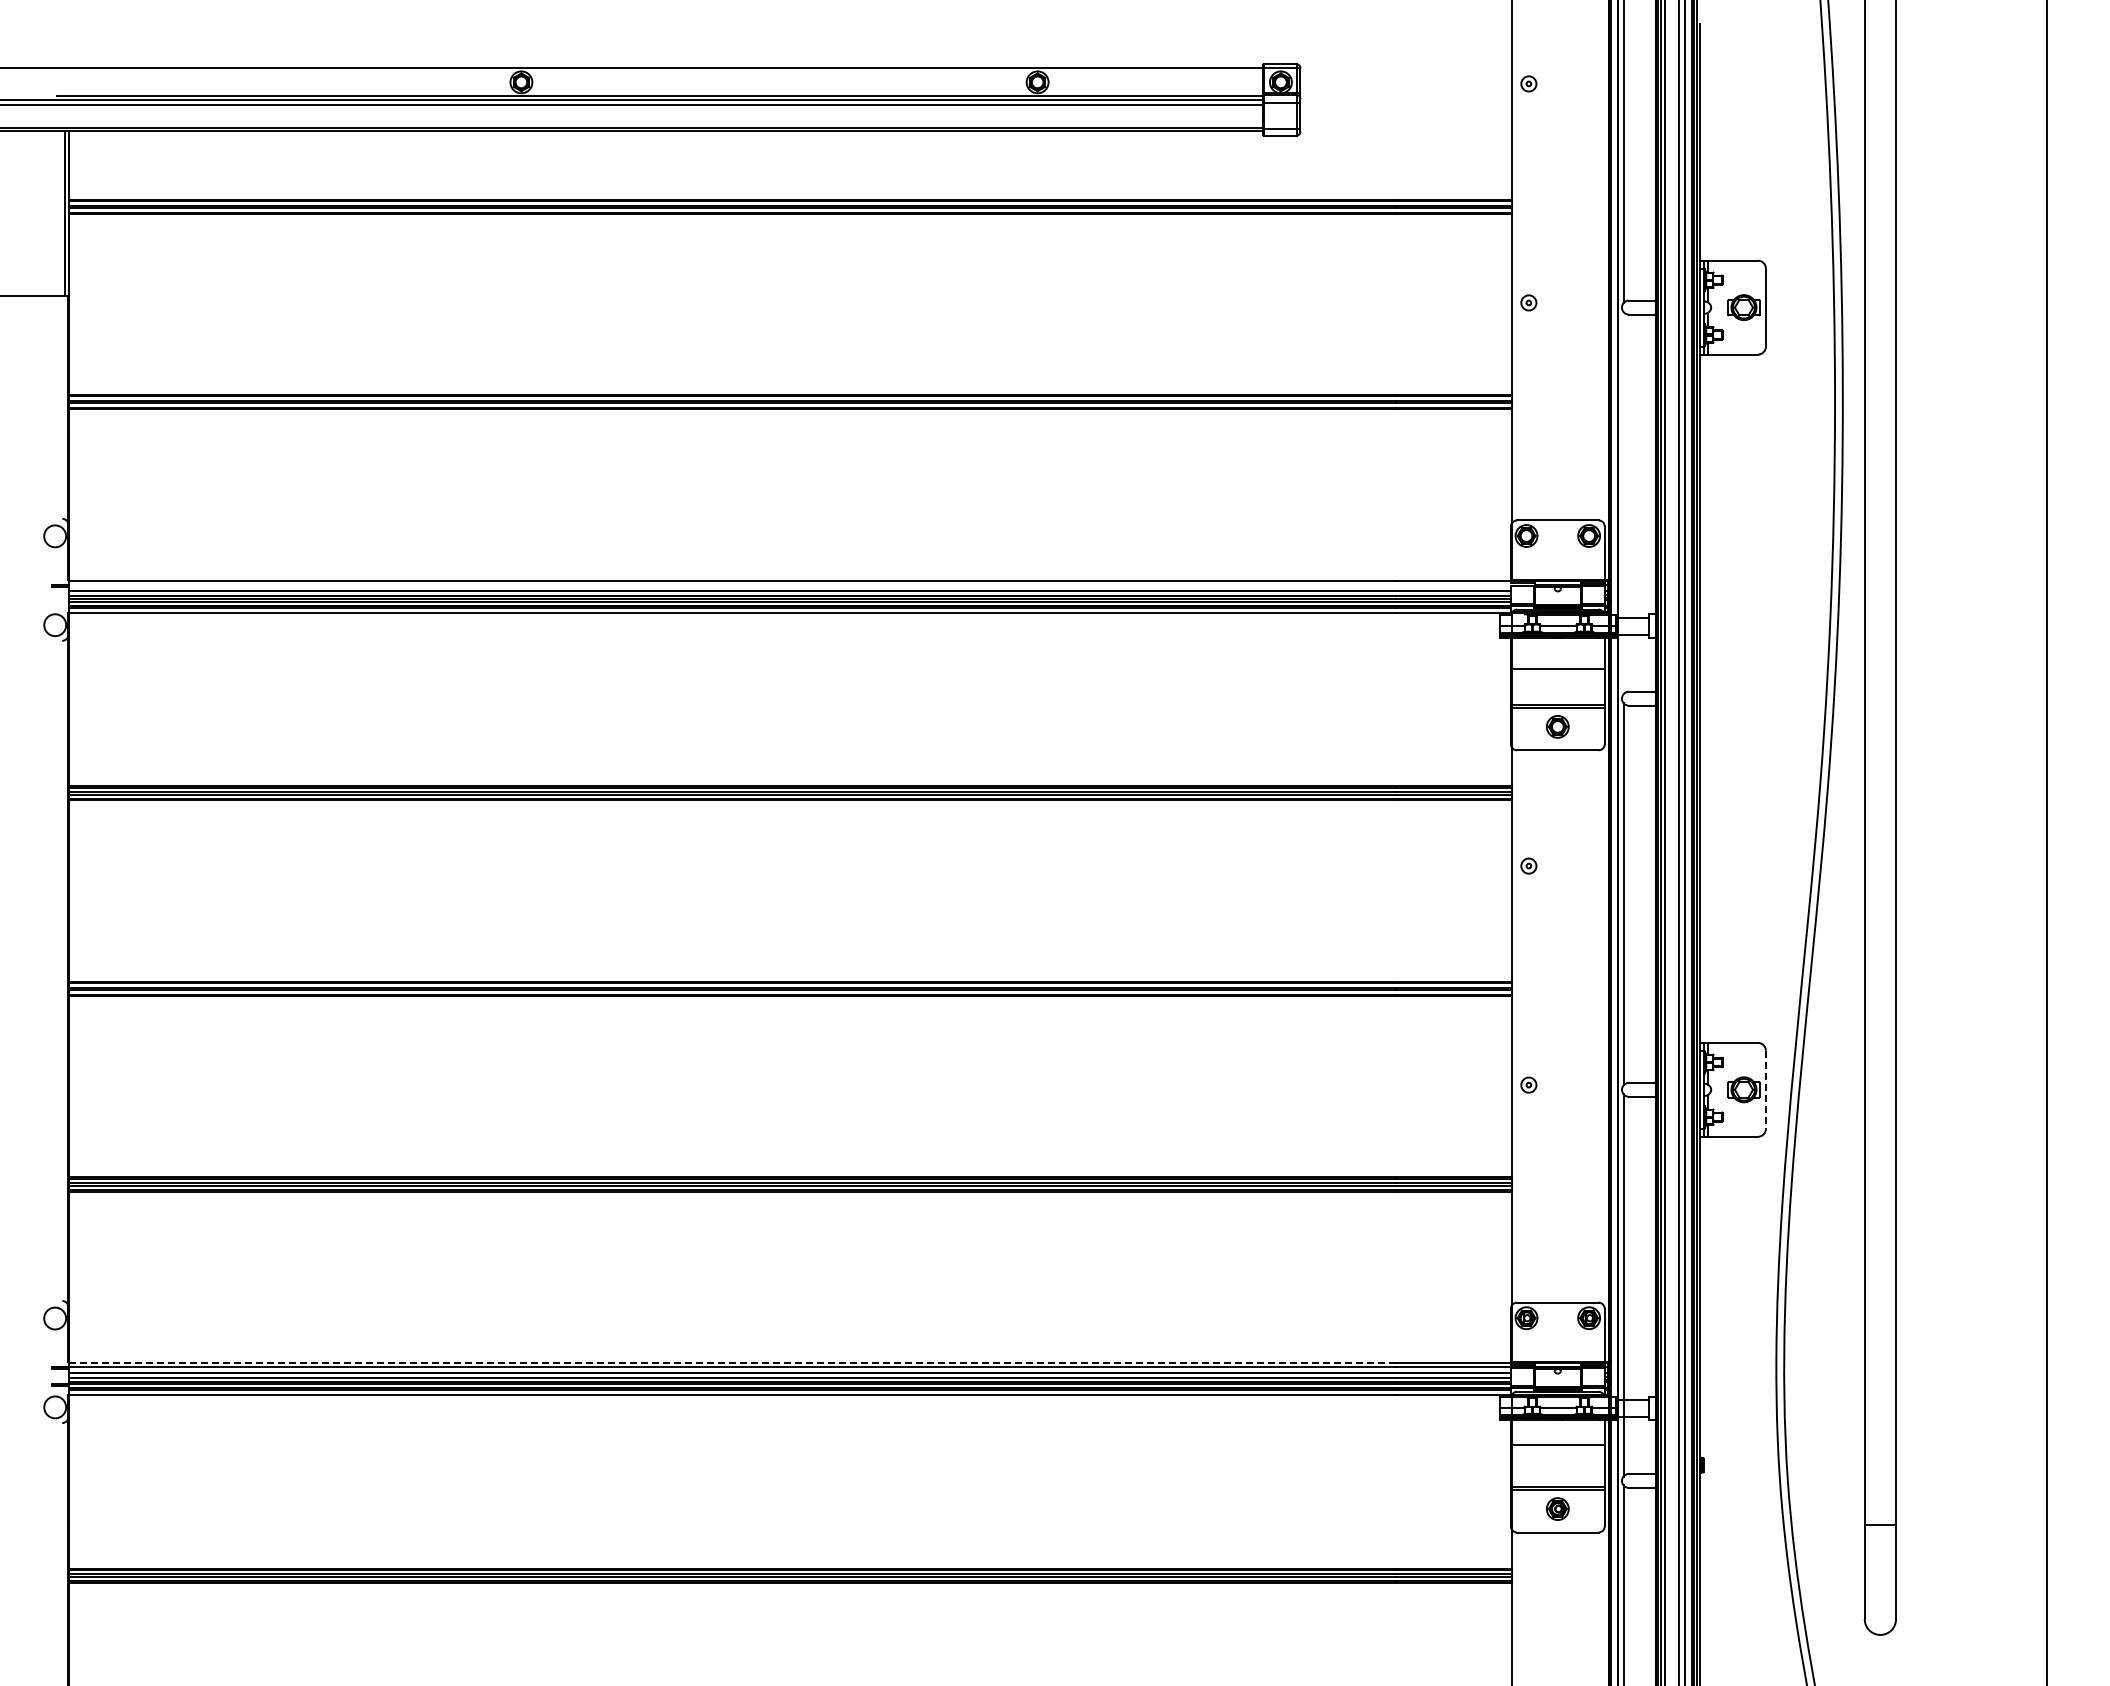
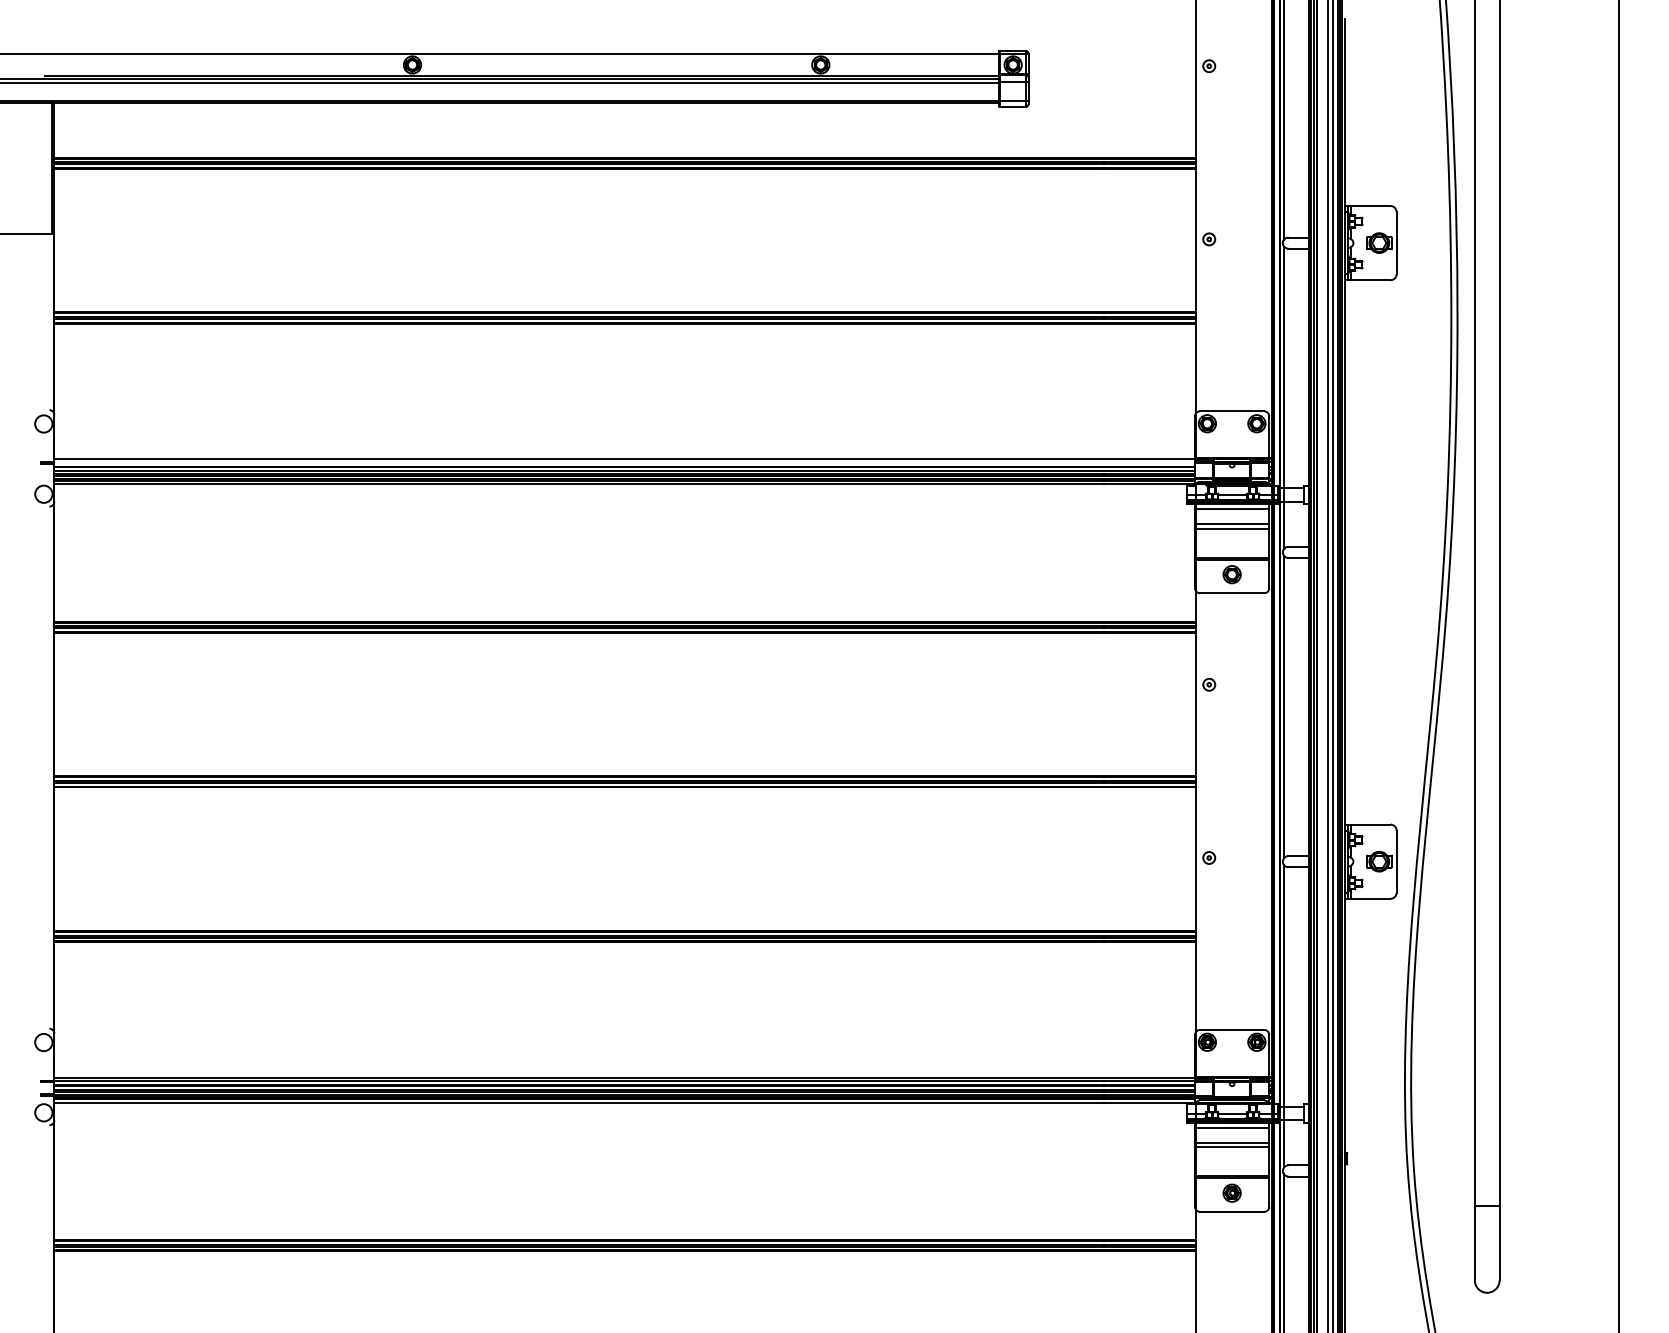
line: (1623, 503) -> (1284, 398), added
line: (1557, 643) -> (1231, 508), added
line: (1557, 662) -> (1231, 523), added
line: (1765, 1090) -> (1396, 862), dashed -> solid
line: (732, 1362) -> (579, 1077), dashed -> solid
line: (1557, 1426) -> (1231, 1127), added
line: (1557, 1450) -> (1231, 1146), added

